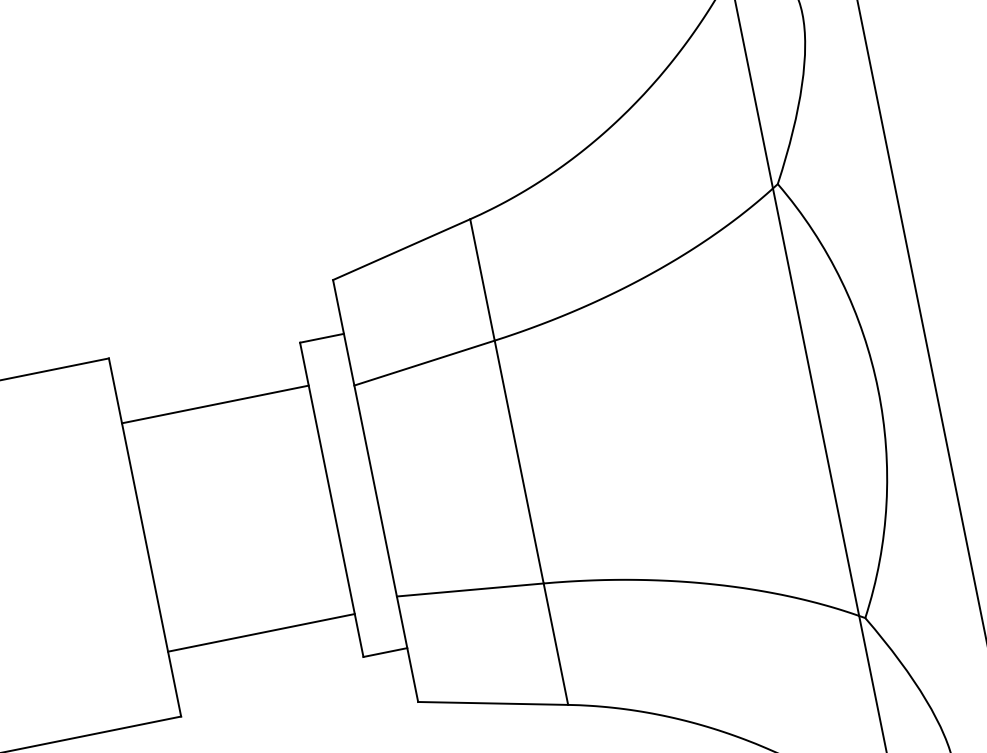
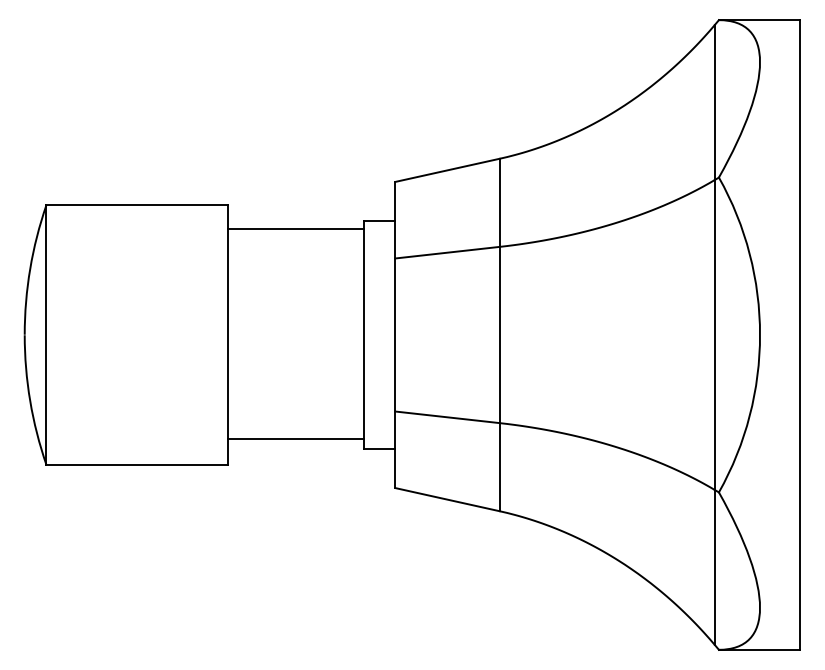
line: (215, 405) -> (295, 229), moved
line: (260, 632) -> (295, 438), moved

